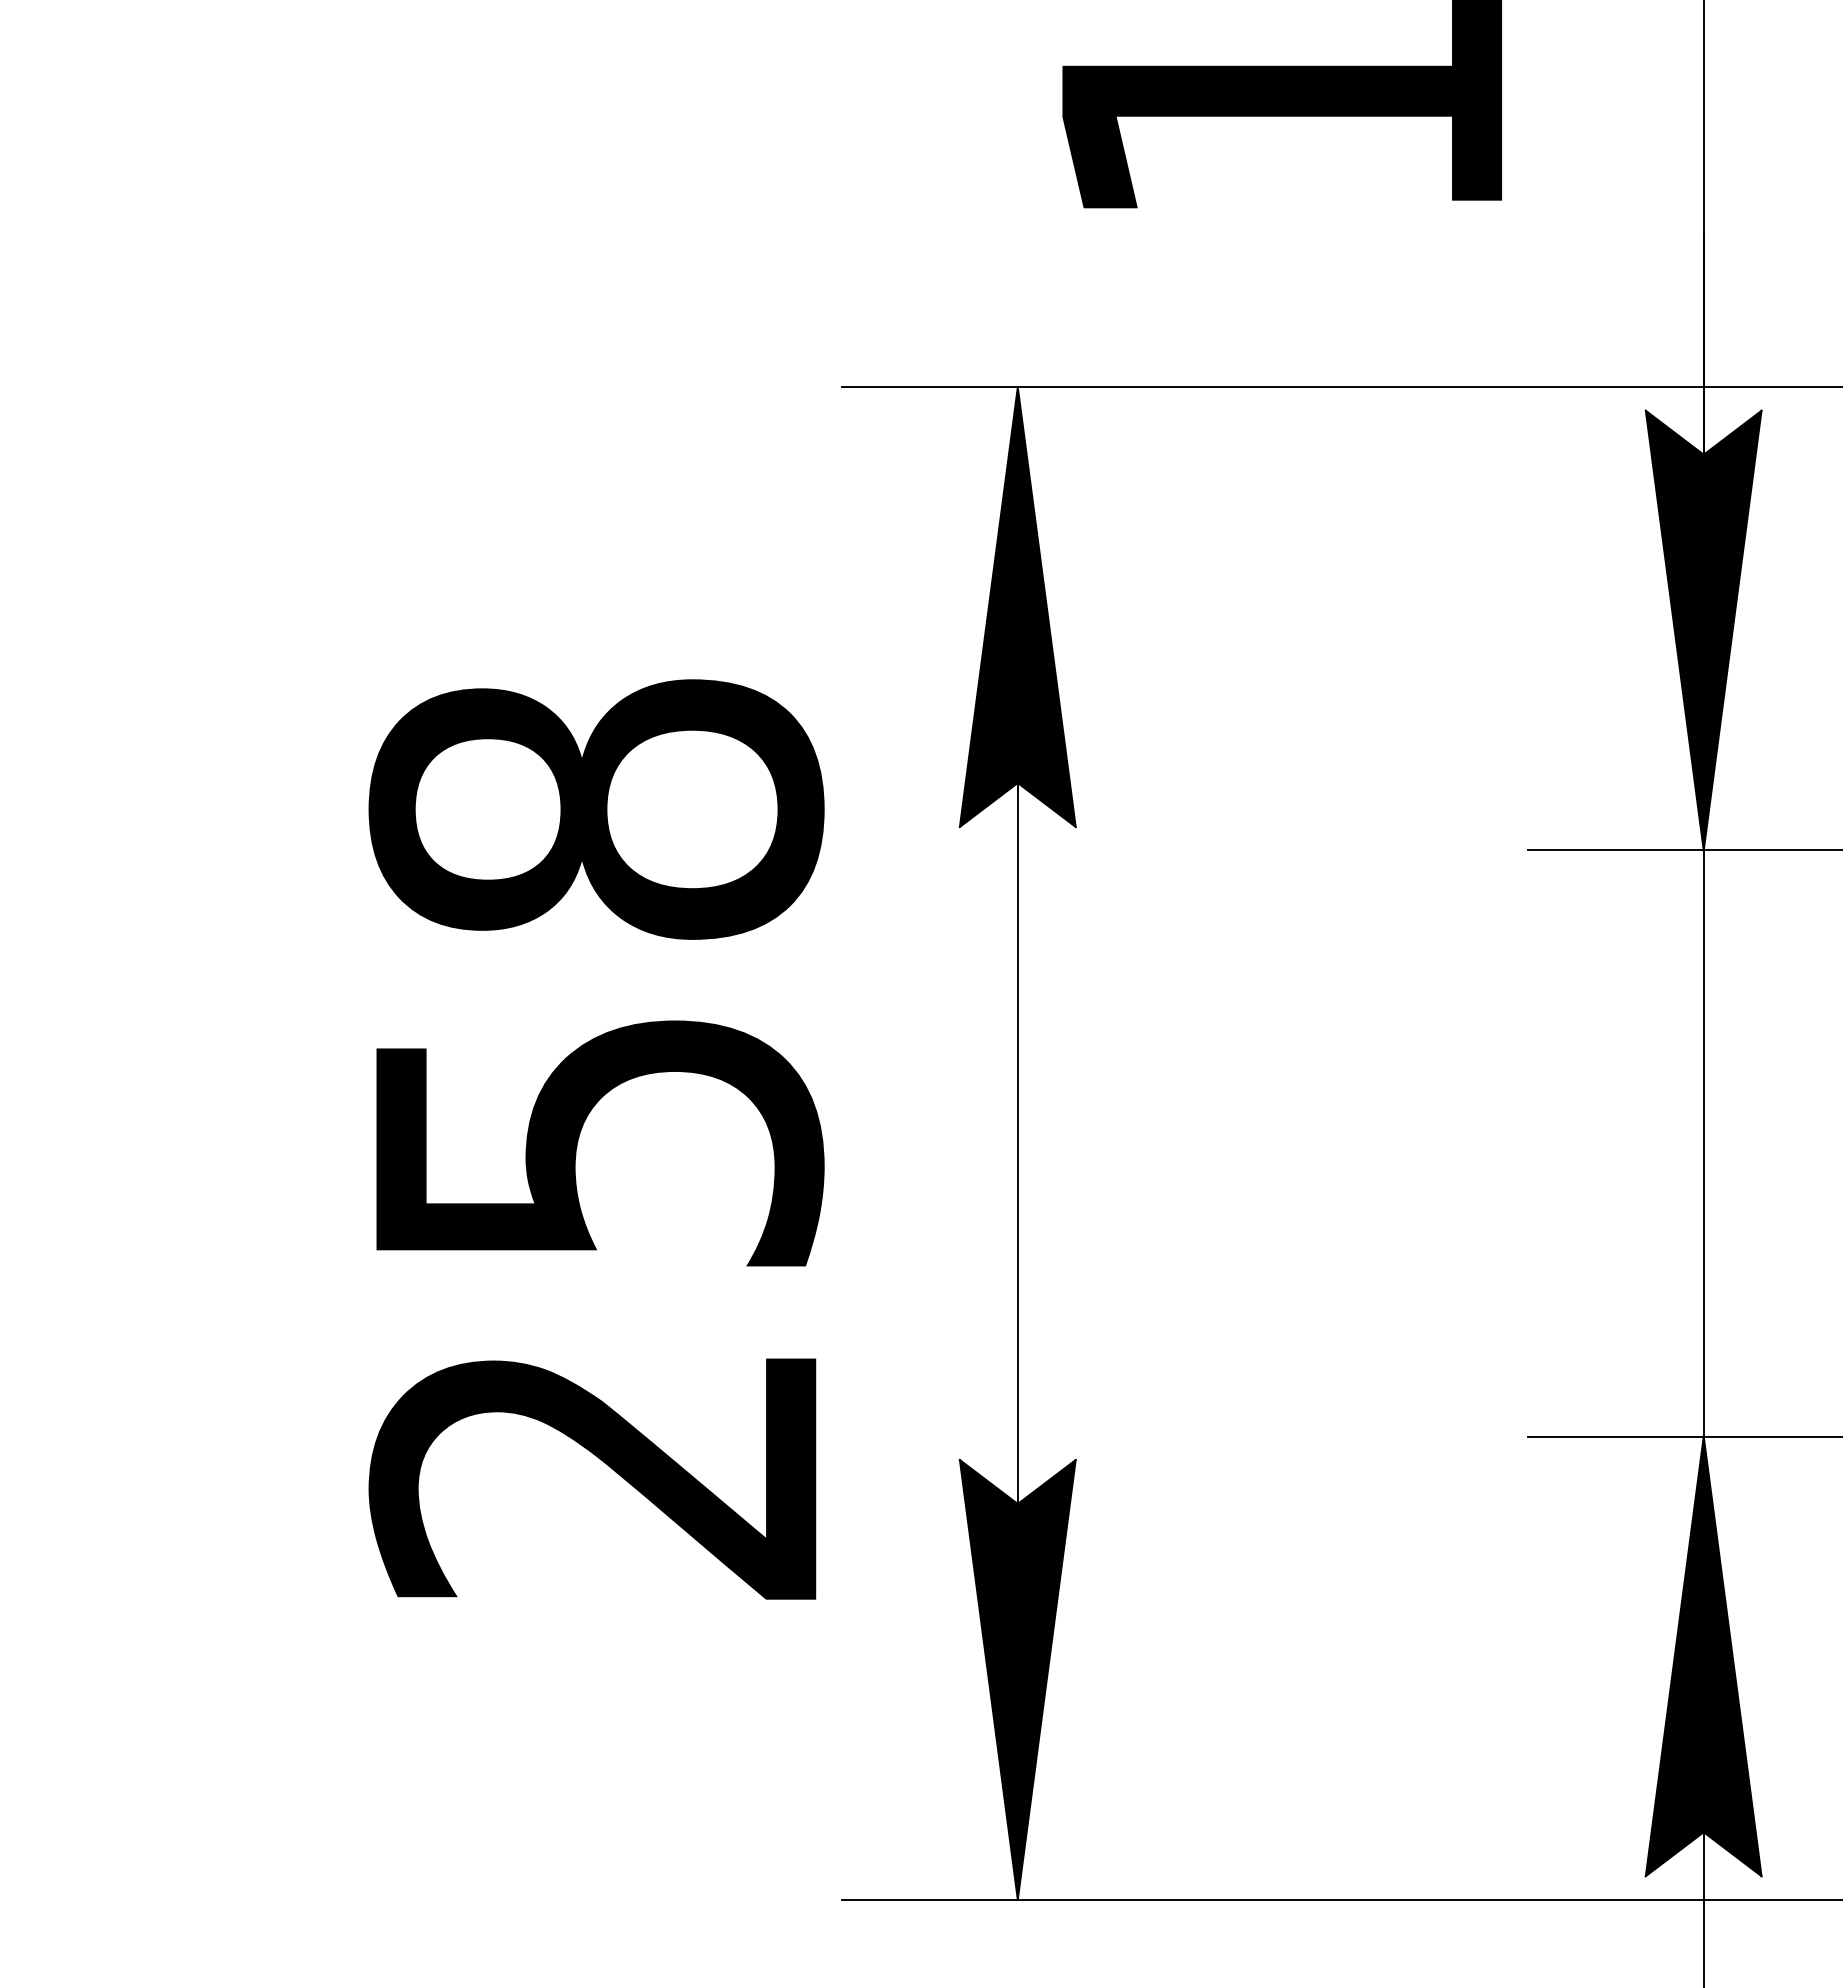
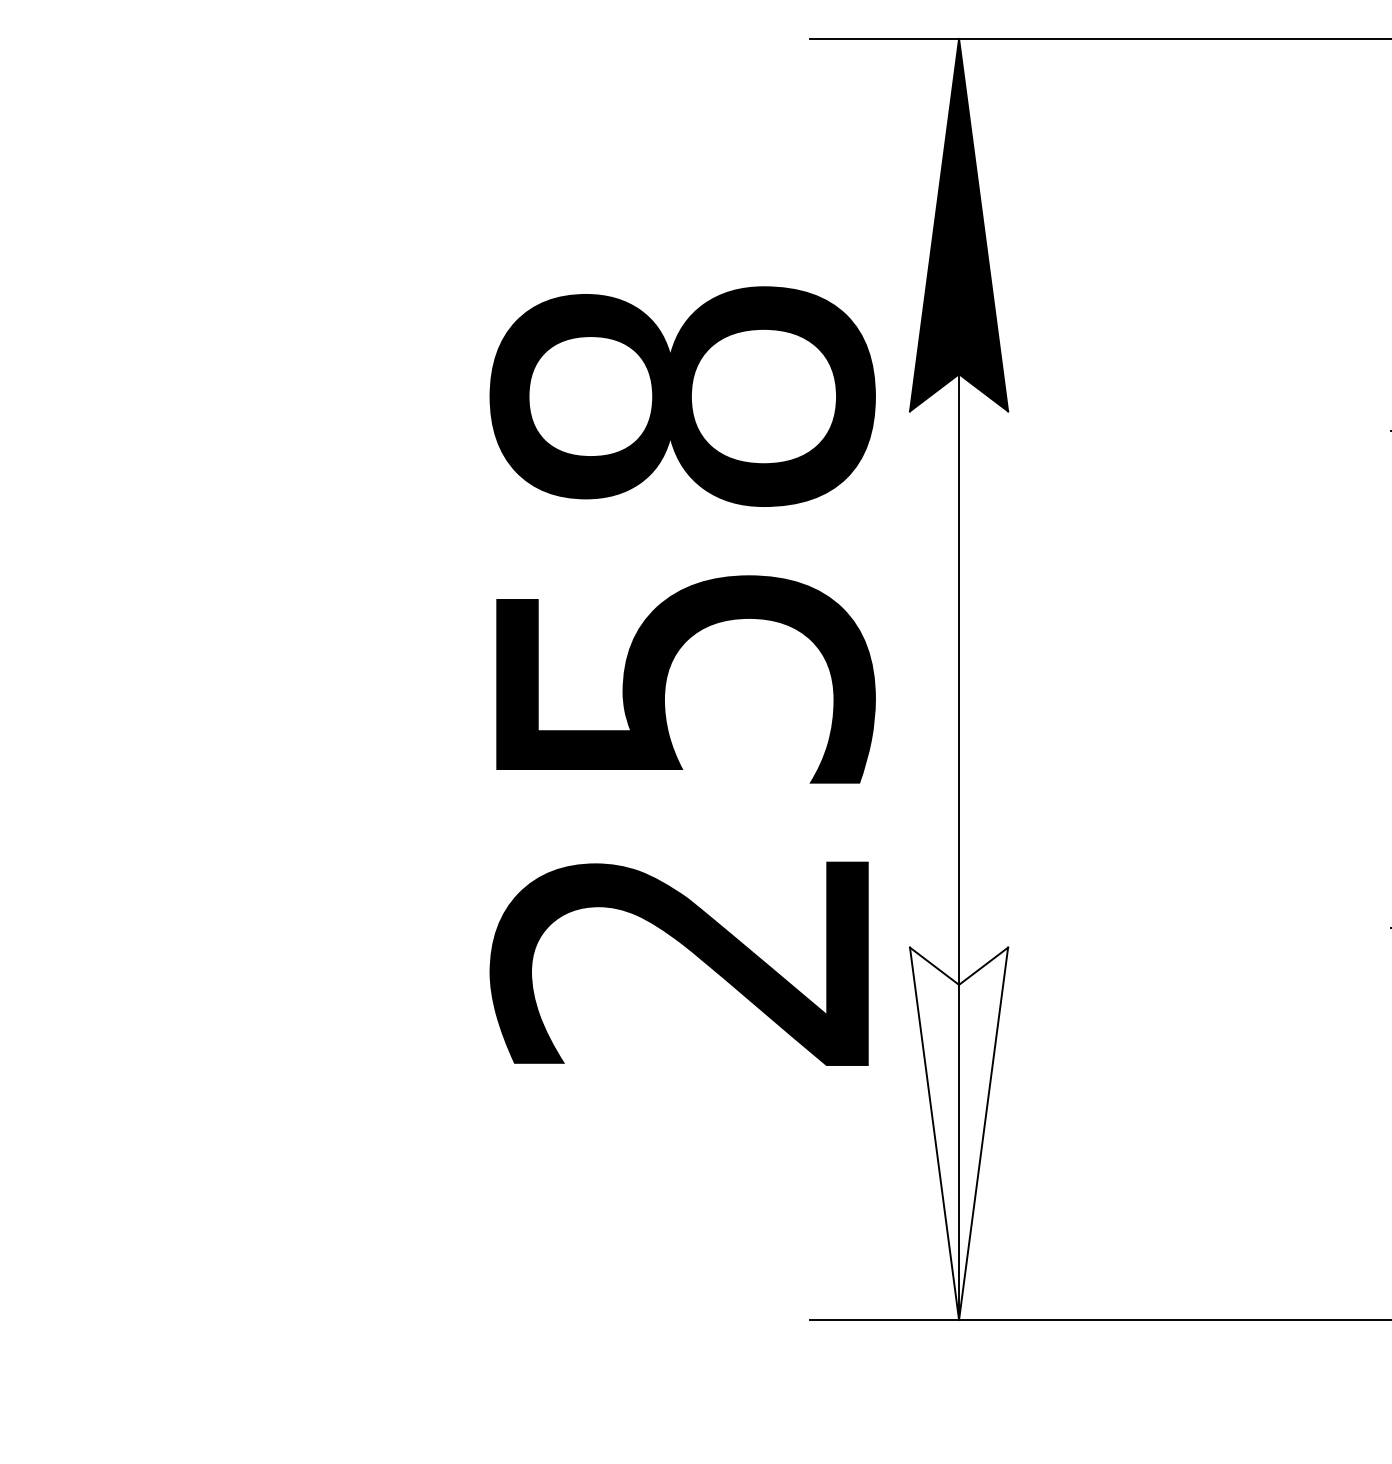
text: (596, 1139) -> (682, 676), moved
fill: (1017, 1679) -> (958, 1133), removed

